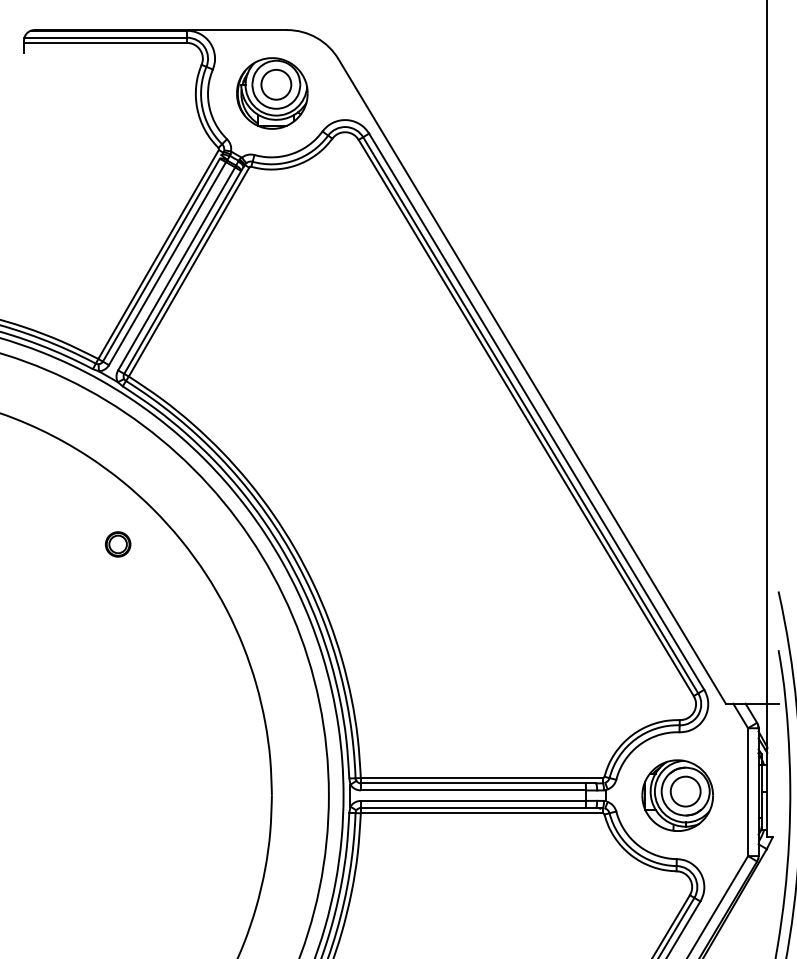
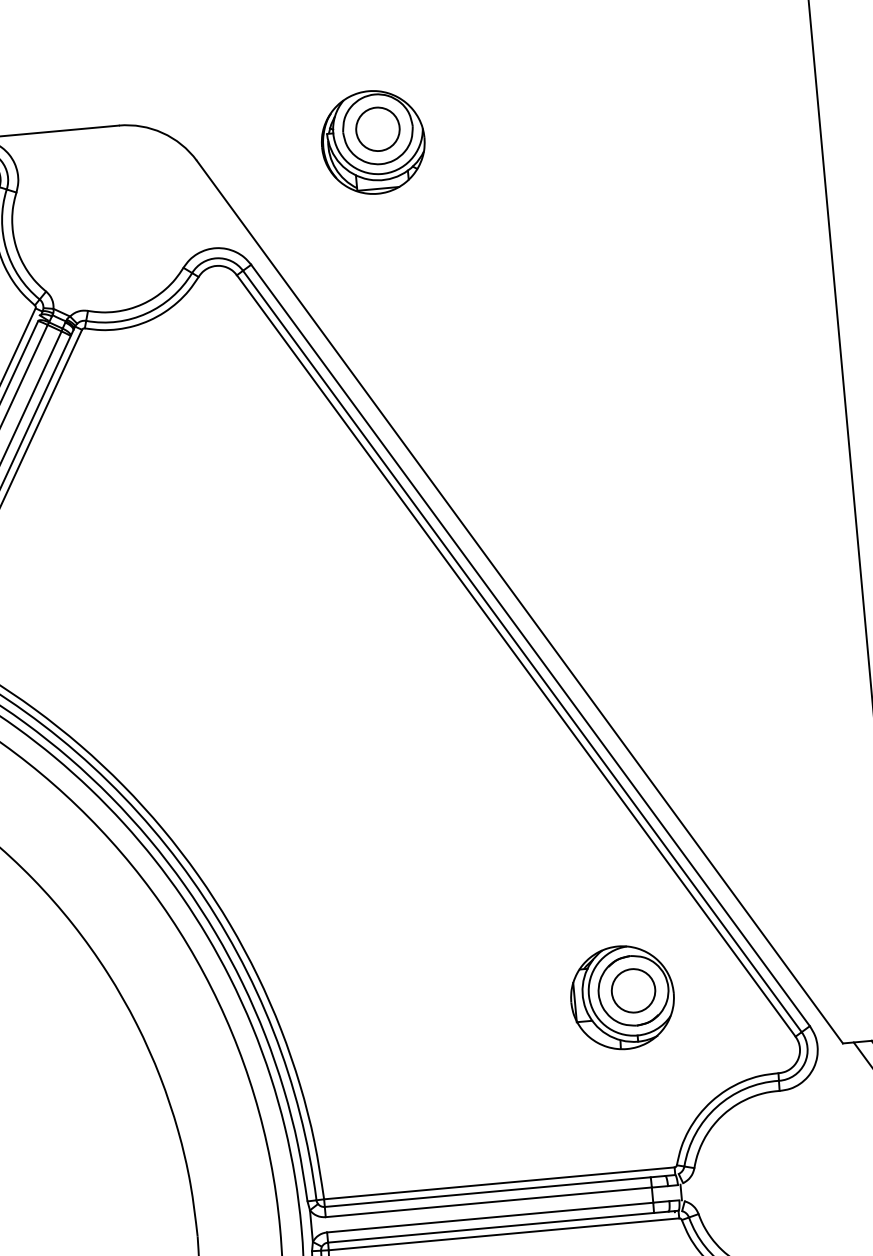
part: (272, 93) -> (373, 142), moved
part: (677, 795) -> (622, 997), moved

